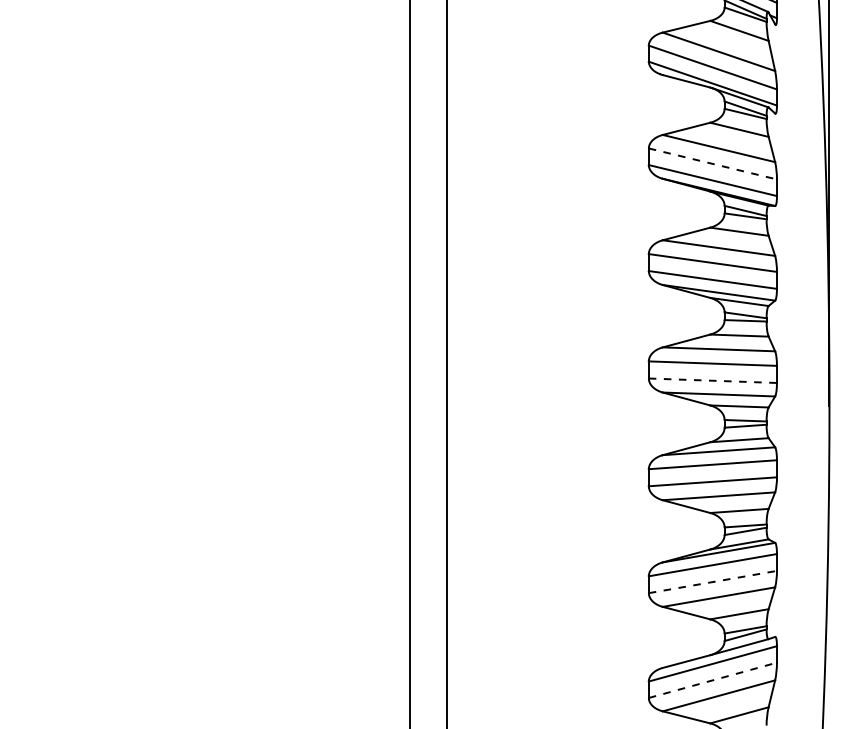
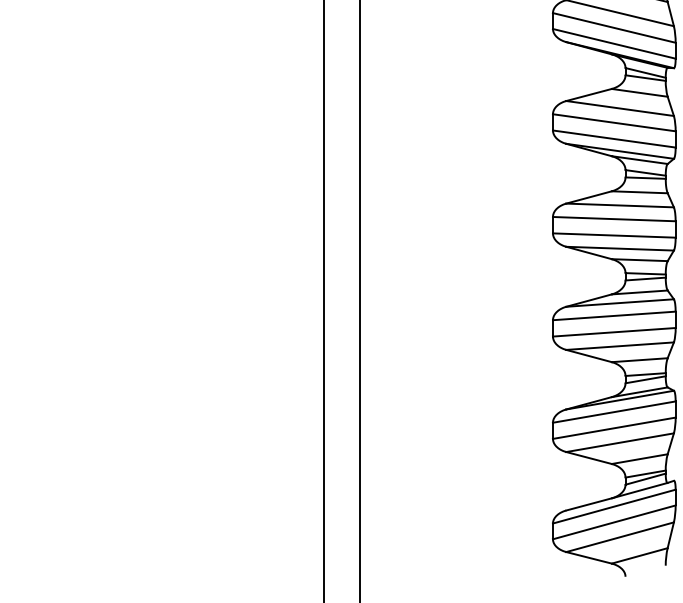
line: (712, 163) -> (613, 27), dashed -> solid
line: (713, 380) -> (614, 235), dashed -> solid
line: (713, 581) -> (614, 427), dashed -> solid
line: (713, 680) -> (614, 522), dashed -> solid

